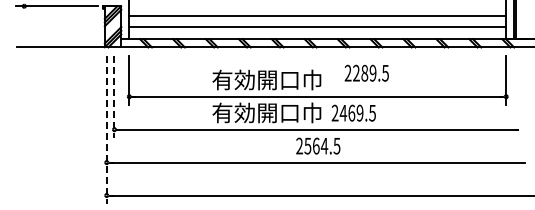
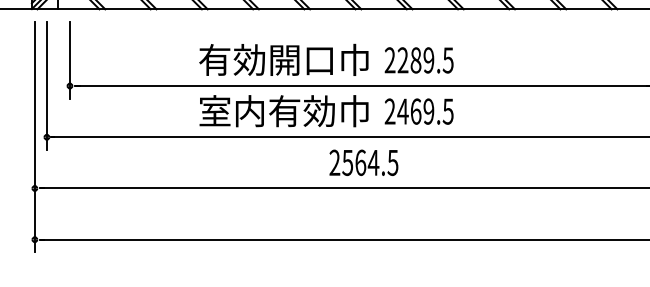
text: (366, 72) -> (418, 59), moved
line: (114, 97) -> (46, 87), dashed -> solid
text: (255, 112) -> (266, 110), 有効開口巾 -> 室内有効巾
line: (106, 130) -> (34, 138), dashed -> solid

